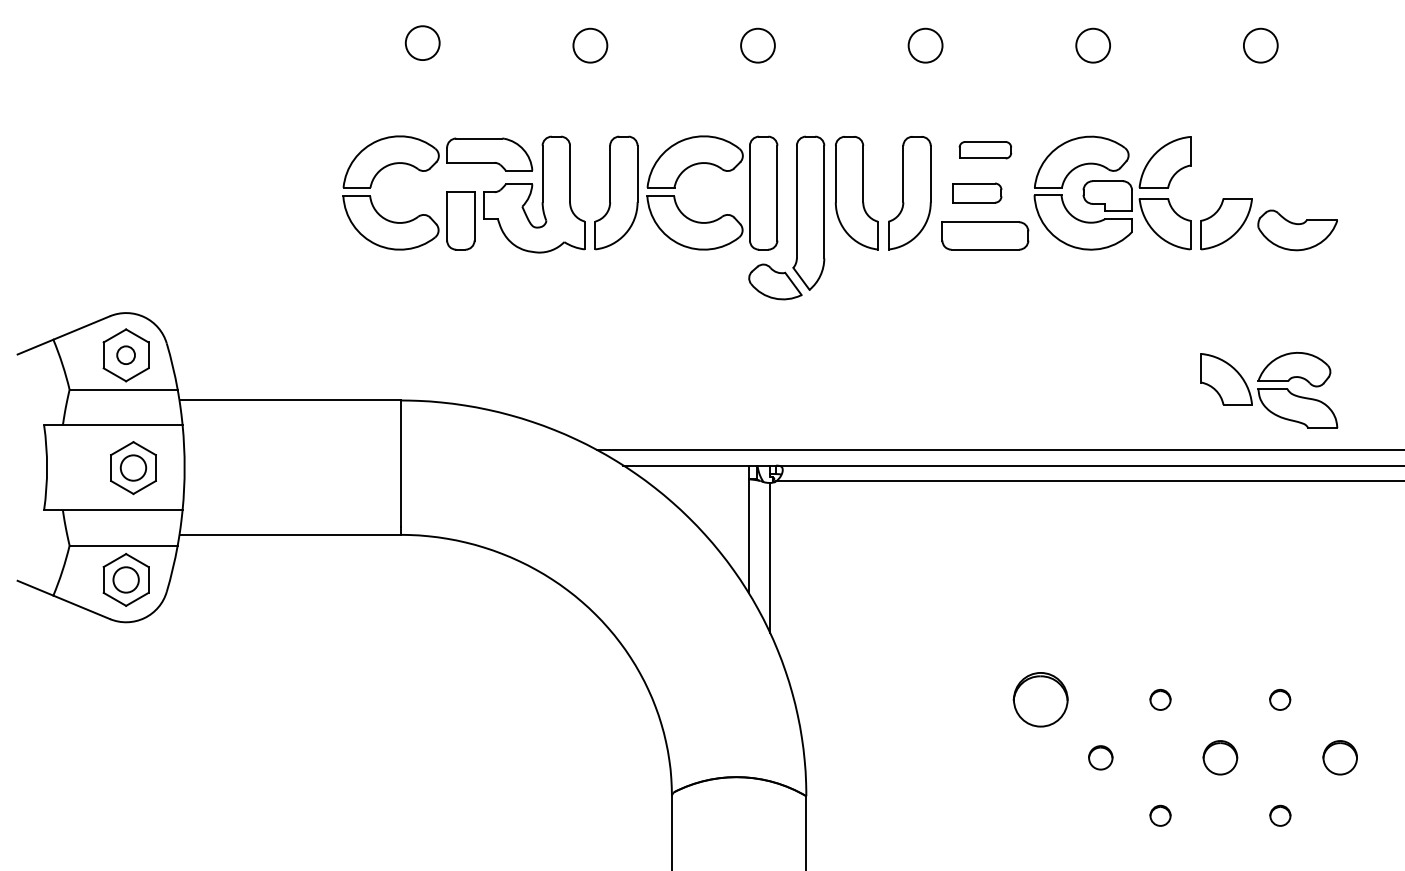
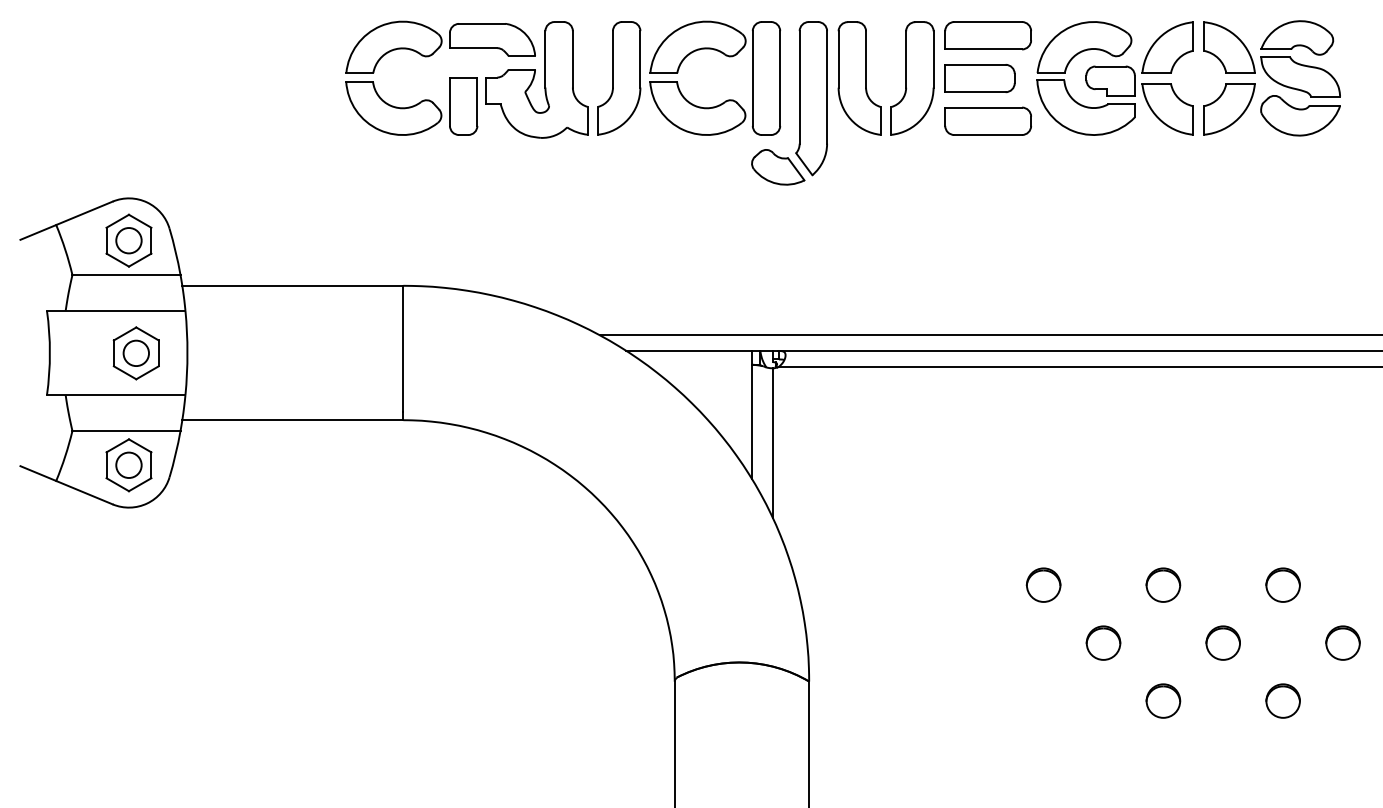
part: (985, 149) -> (988, 34), size x1.67
part: (976, 192) -> (979, 77), size x1.43
circle: (125, 354) -> (128, 239), size x1.43
part: (1269, 390) -> (1272, 58), moved
part: (1040, 699) -> (1043, 584), size x0.62
part: (1160, 699) -> (1163, 584), size x1.67
part: (1279, 699) -> (1282, 584), size x1.67
part: (1100, 757) -> (1103, 642), size x1.43
part: (1160, 815) -> (1163, 700), size x1.67
part: (1280, 815) -> (1283, 700), size x1.67

